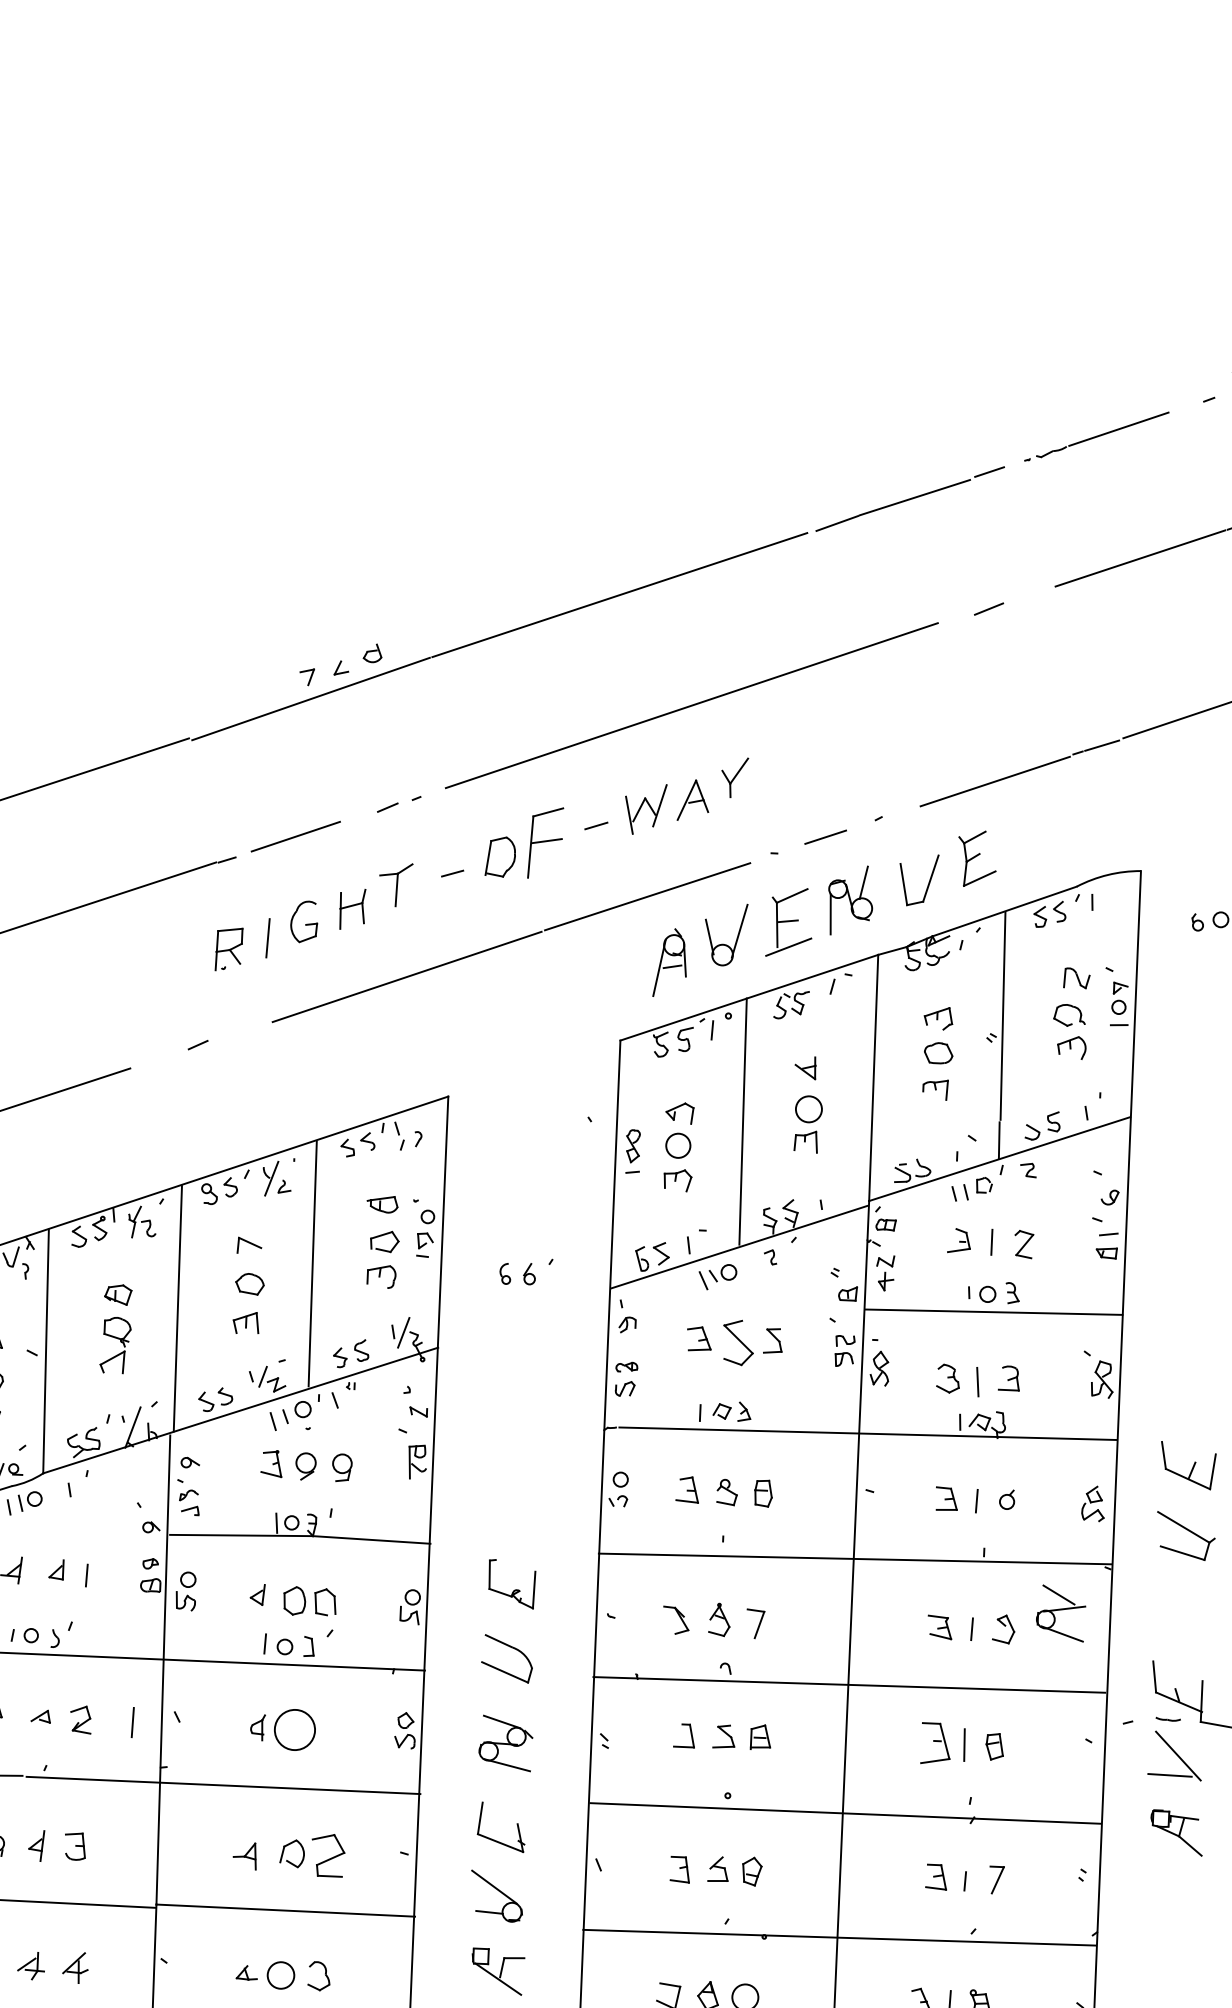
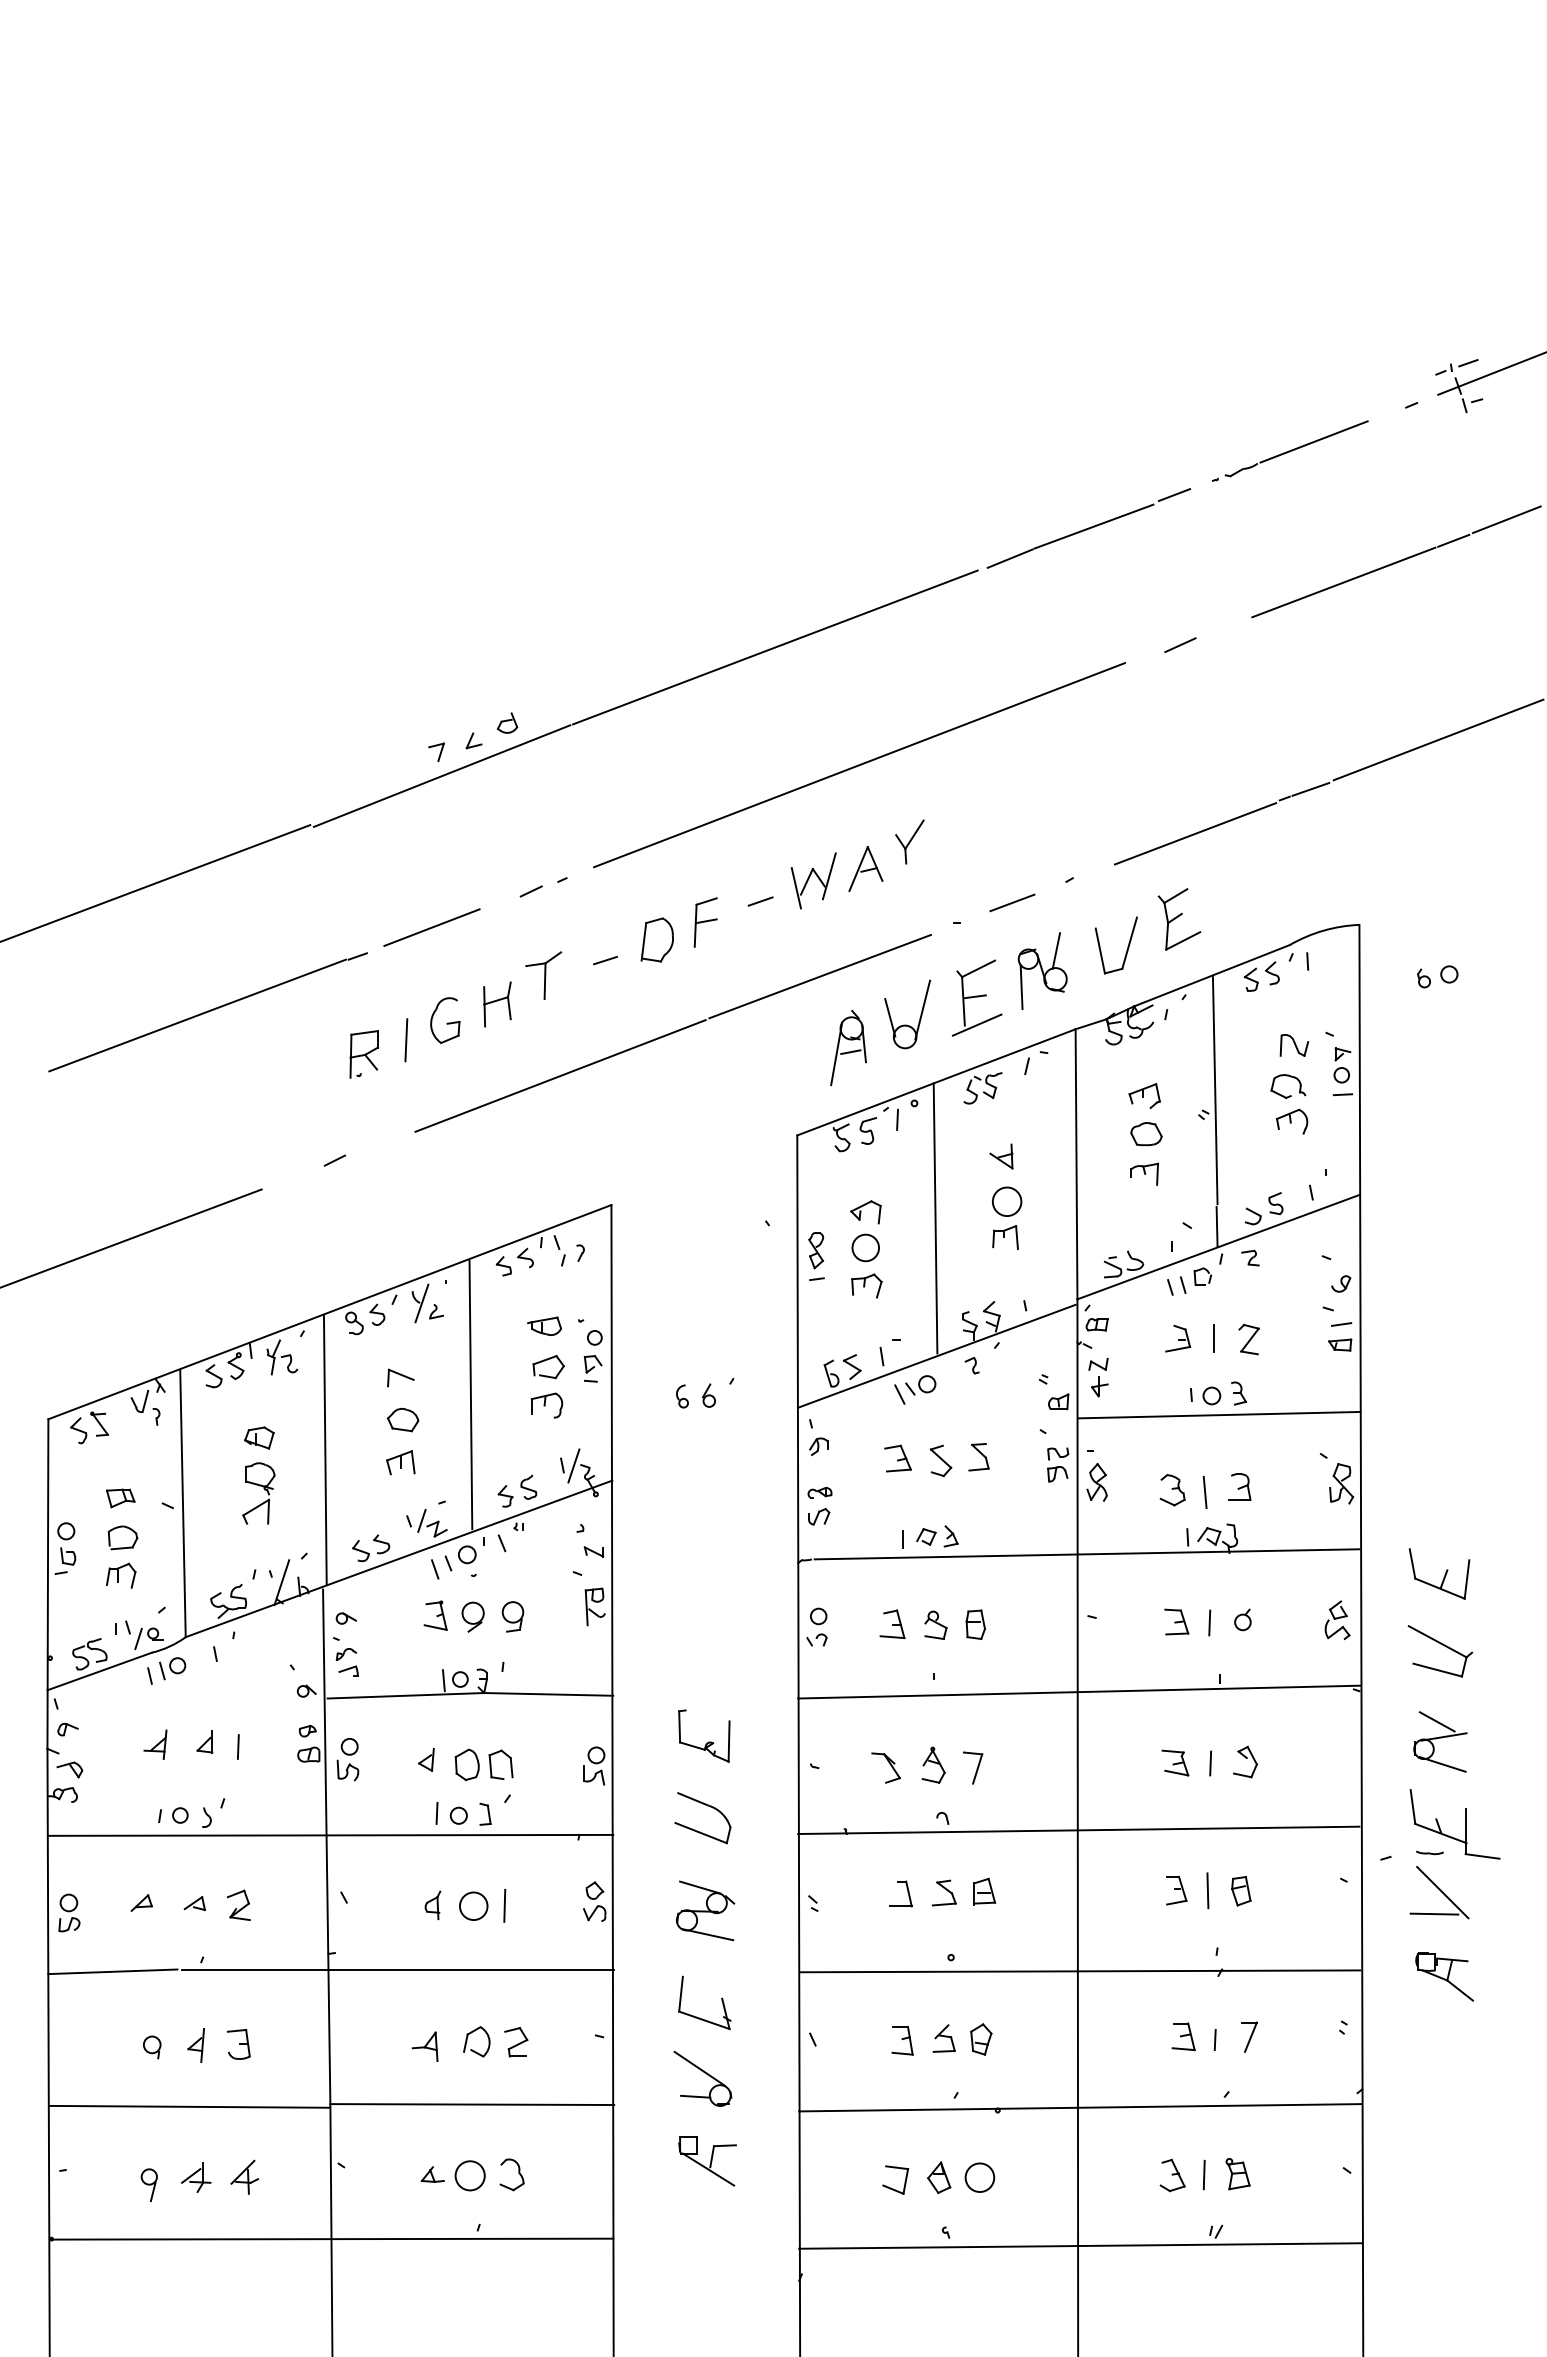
part: (545, 842) -> (705, 922), size x0.62
part: (737, 1342) -> (940, 1460), size x0.62
part: (1061, 1613) -> (1440, 1741), moved
line: (132, 1722) -> (504, 1905), moved
circle: (294, 1730) -> (473, 1906), size x0.62
part: (935, 1743) -> (1176, 1890), size x0.62
part: (328, 1855) -> (516, 2042), size x0.62

